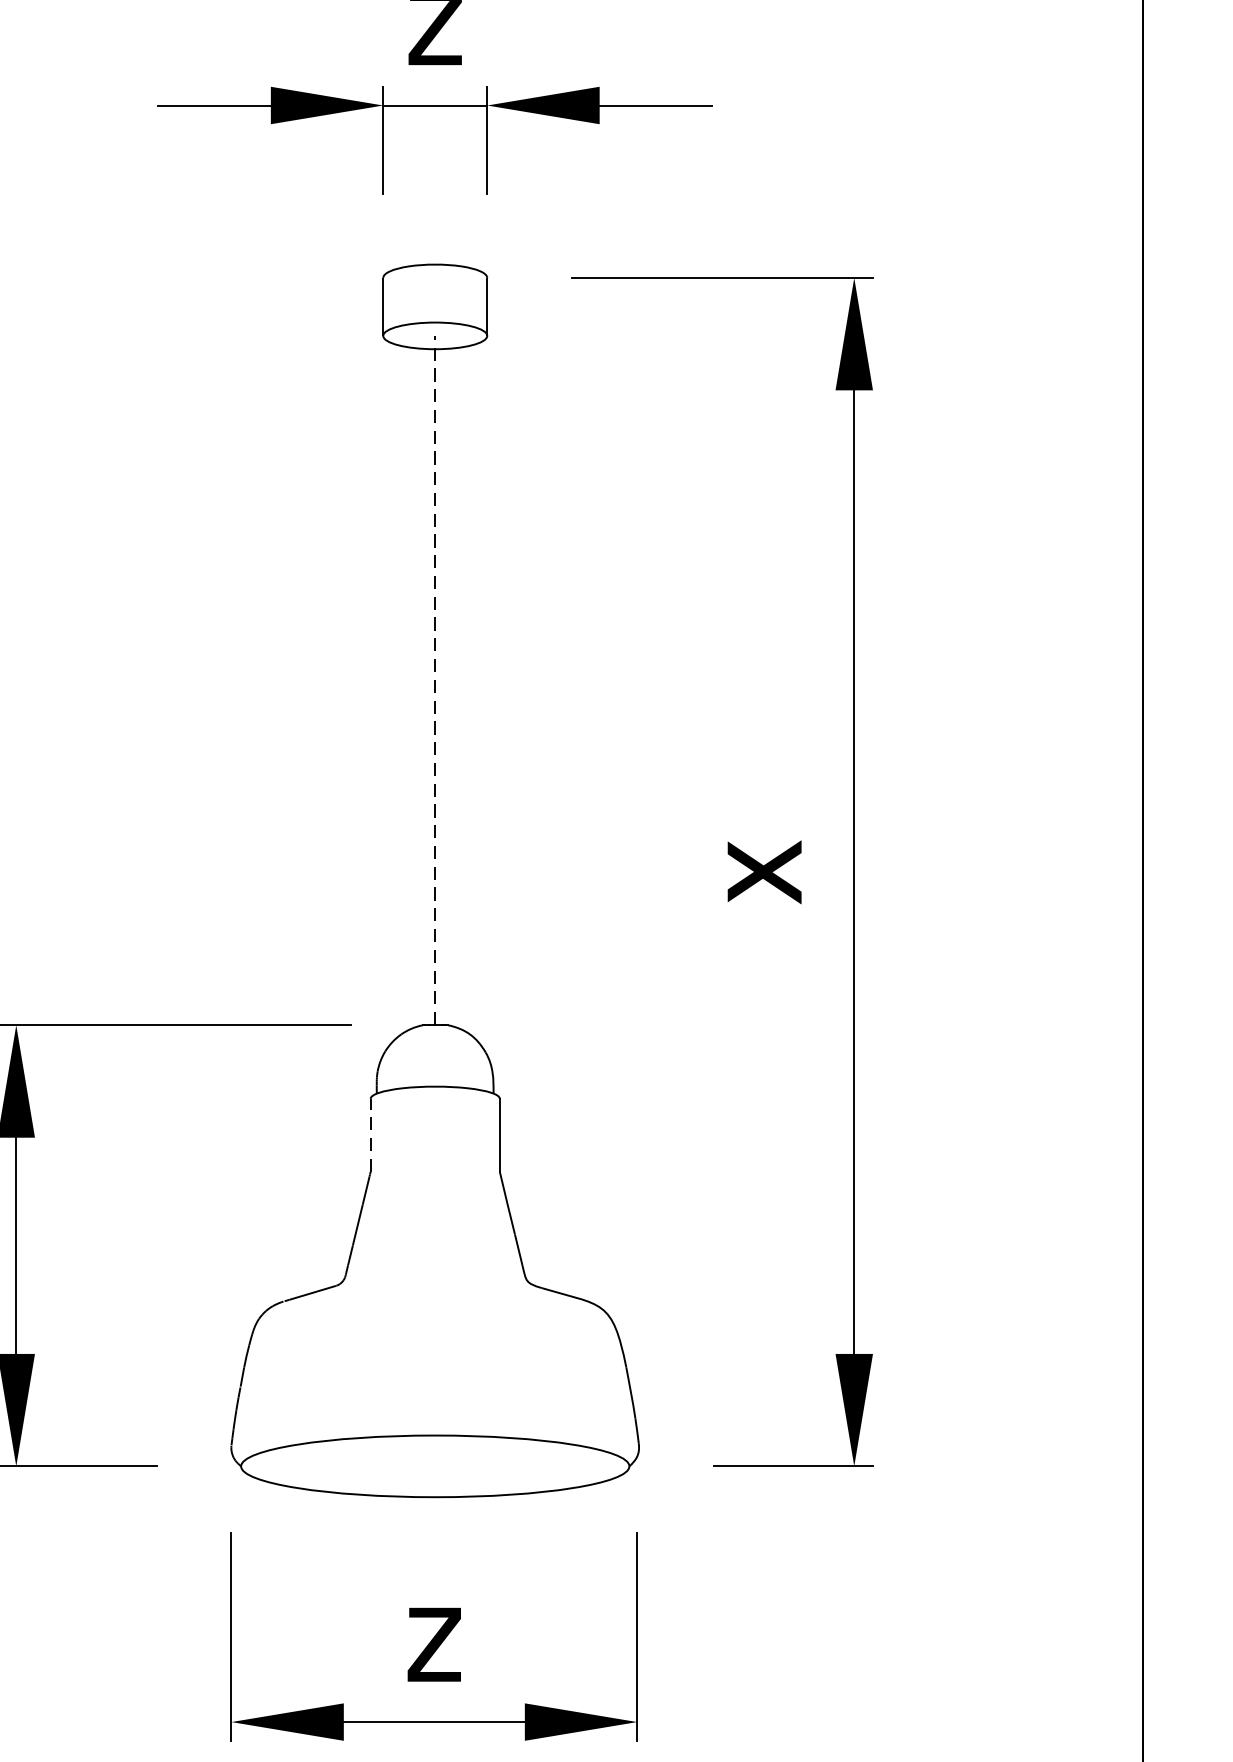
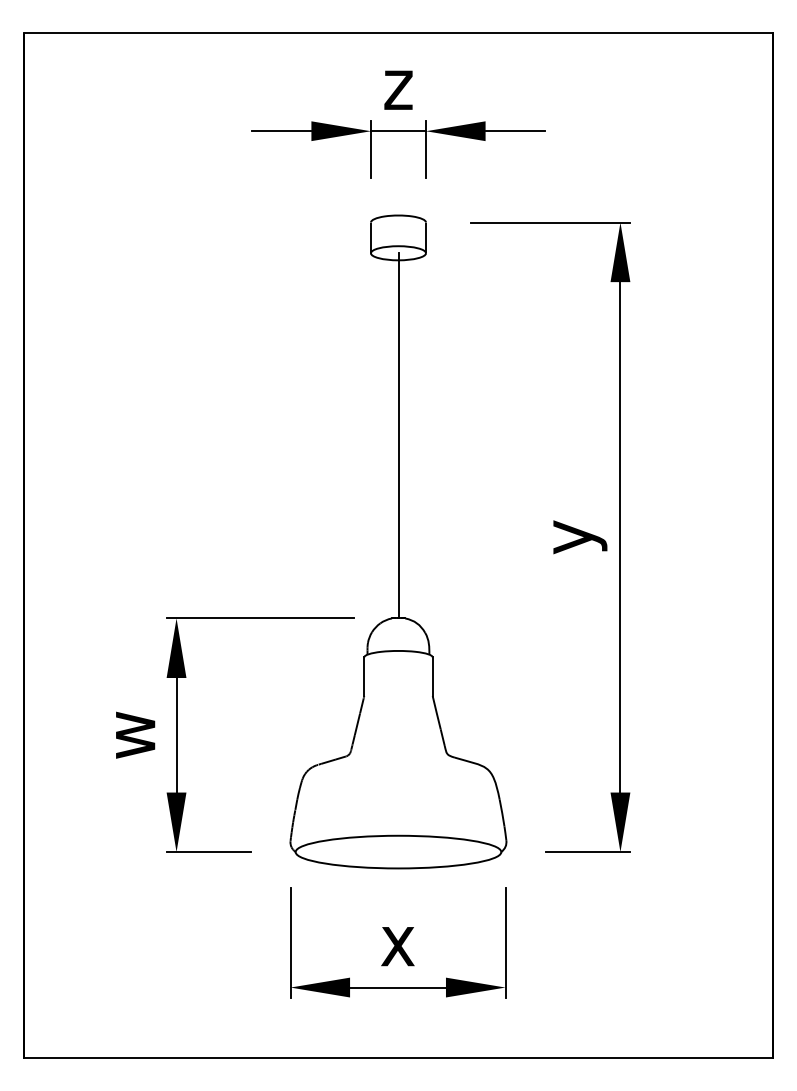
line: (435, 679) -> (398, 435), dashed -> solid
text: (778, 872) -> (580, 537), x -> y
line: (371, 1134) -> (364, 676), dashed -> solid
text: (433, 1644) -> (397, 946), z -> x

